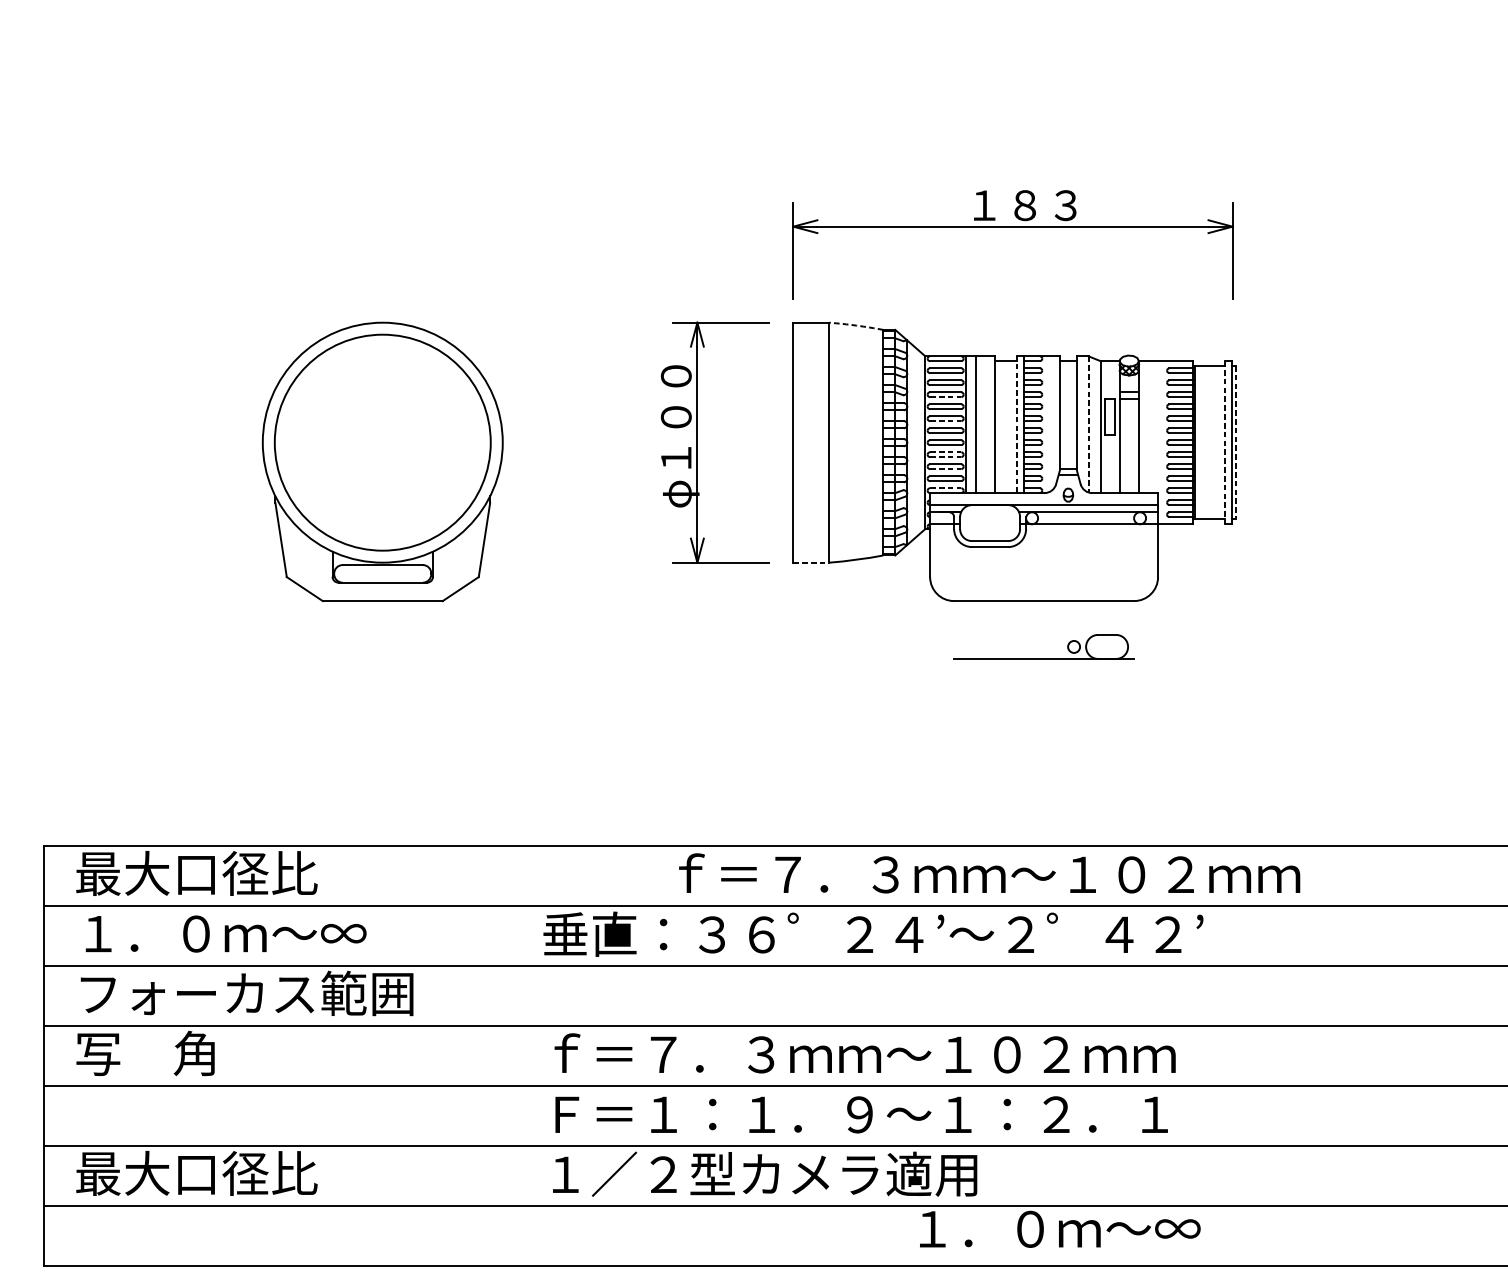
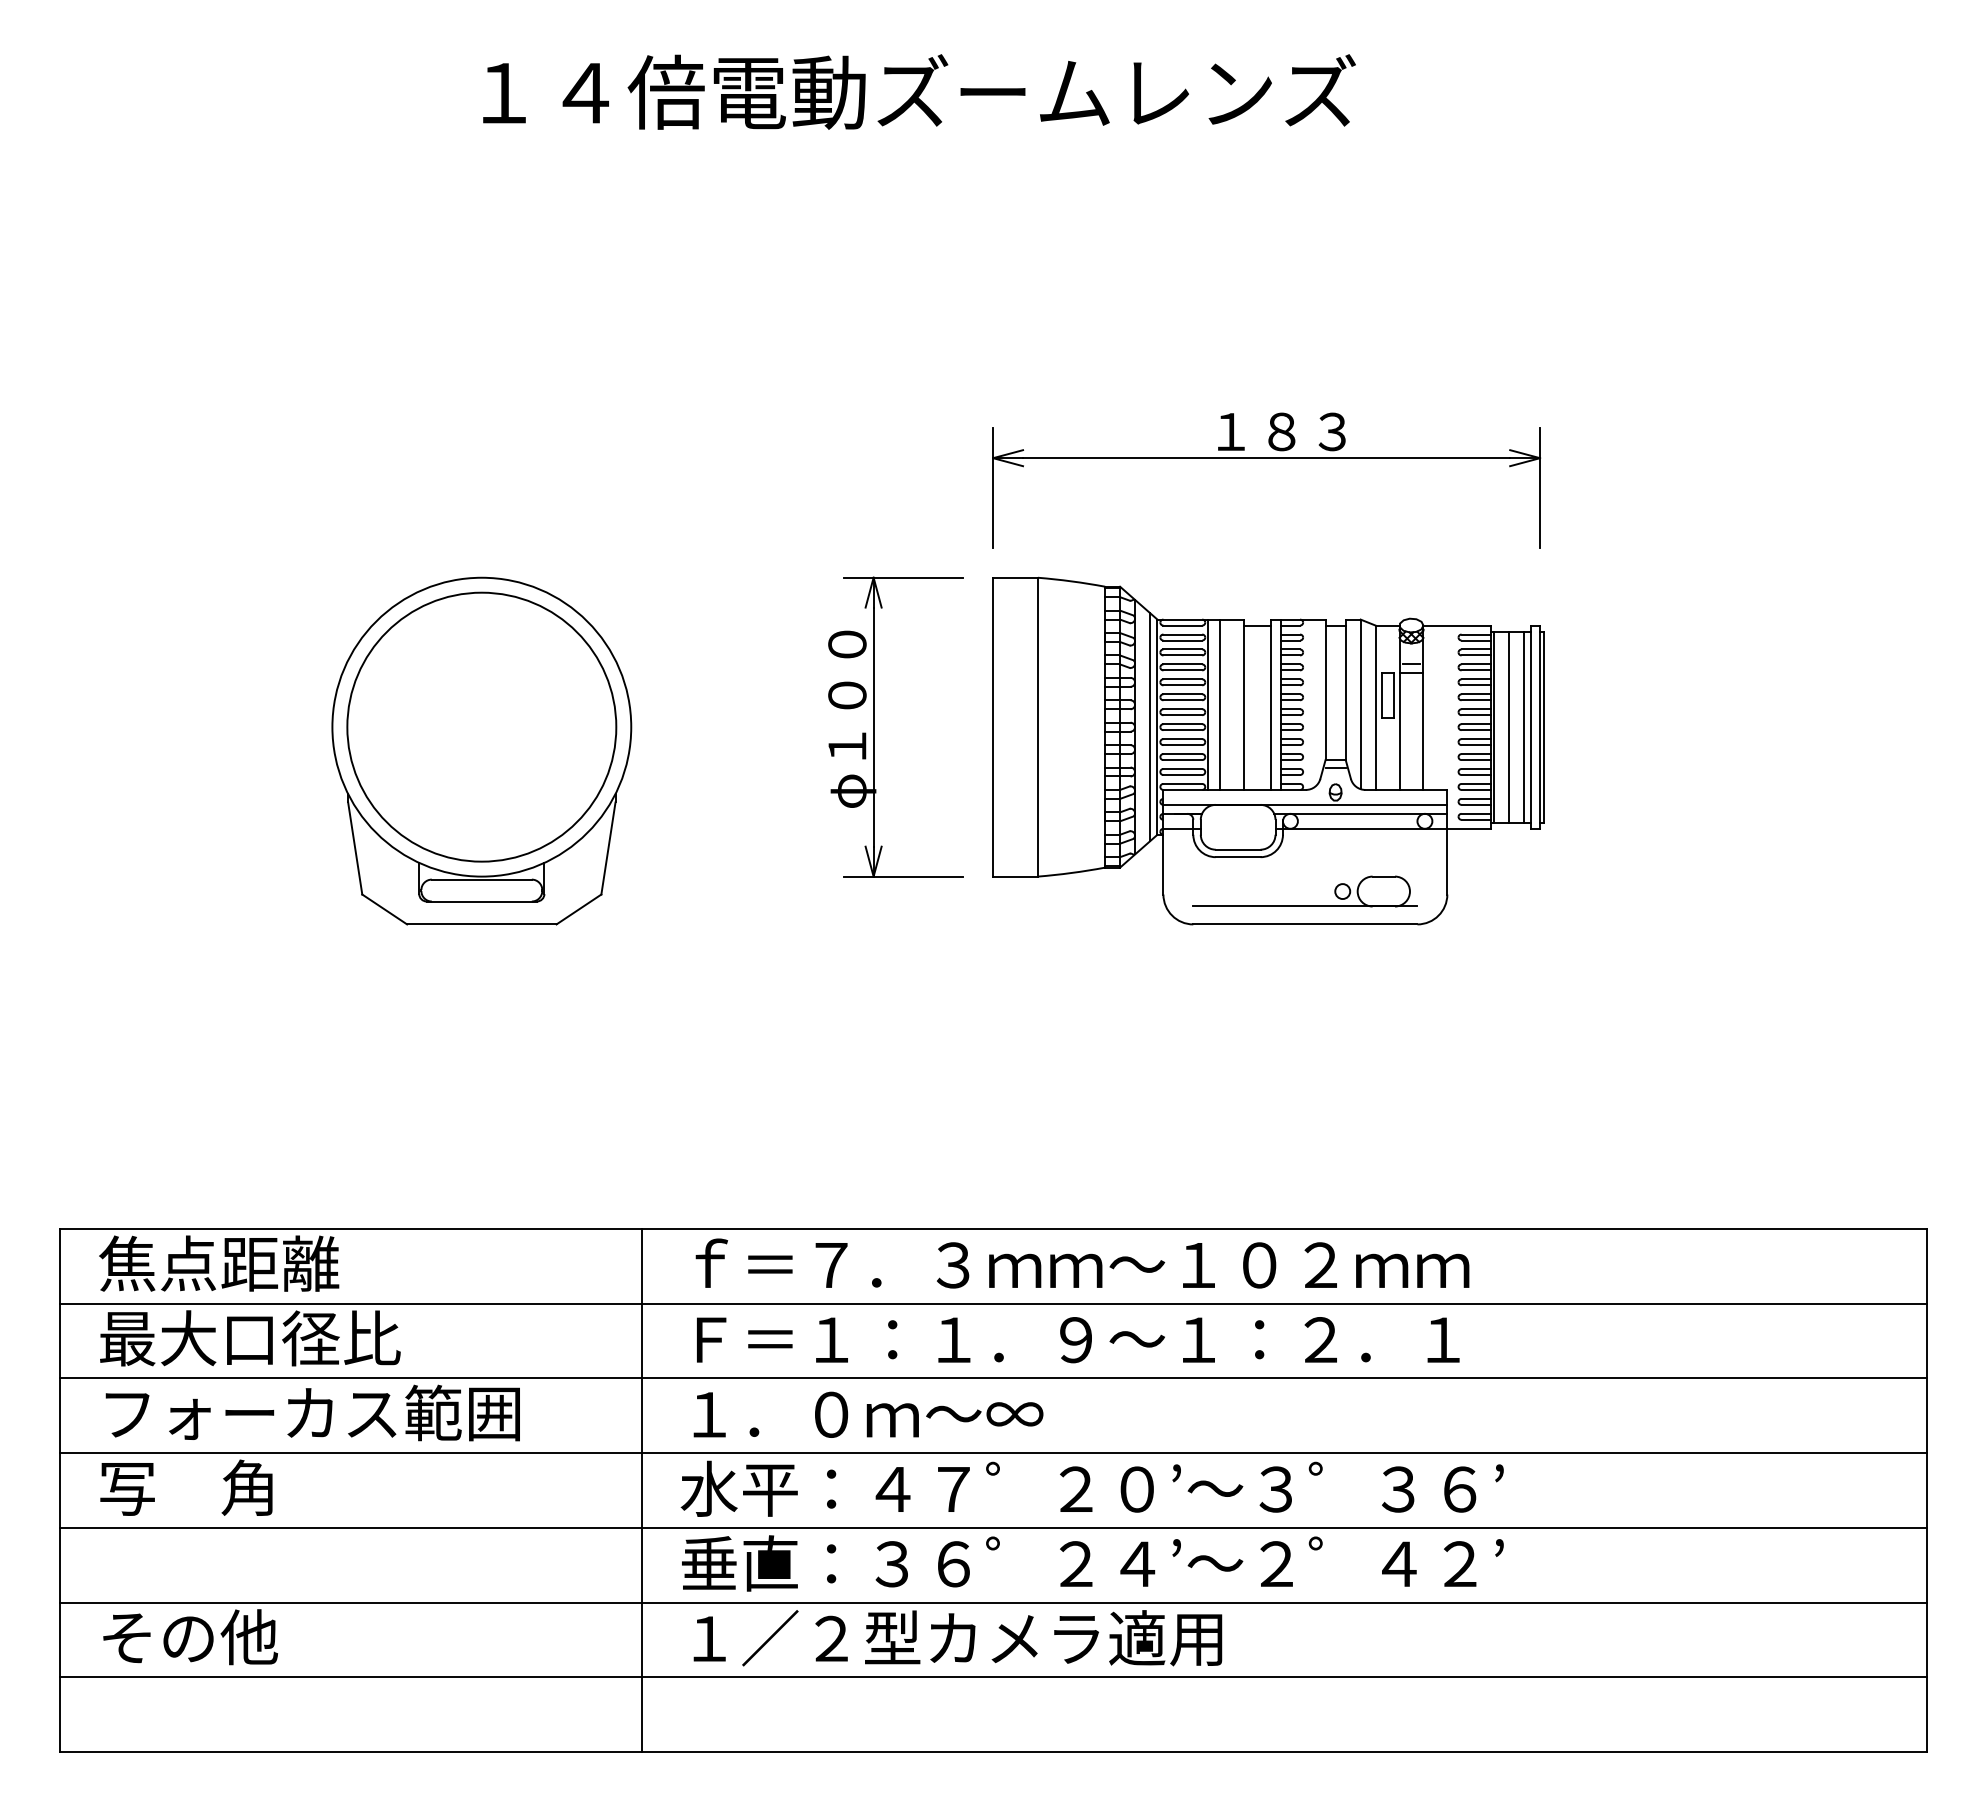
arc: (856, 325) -> (1071, 581), dashed -> solid
line: (946, 397) -> (1183, 670), dashed -> solid
line: (946, 421) -> (1183, 700), dashed -> solid
line: (1016, 424) -> (1271, 704), dashed -> solid
line: (1088, 424) -> (1360, 704), dashed -> solid
line: (918, 442) -> (1149, 727), added
line: (1207, 442) -> (1508, 726), added
line: (1219, 442) -> (1523, 726), added
line: (1225, 442) -> (1531, 727), dashed -> solid
line: (1236, 442) -> (1544, 727), dashed -> solid
line: (946, 452) -> (1183, 739), dashed -> solid
line: (946, 457) -> (1183, 745), dashed -> solid
line: (946, 469) -> (1183, 760), dashed -> solid
line: (946, 487) -> (1183, 783), dashed -> solid
line: (812, 562) -> (1016, 876), dashed -> solid
part: (1043, 658) -> (1304, 905), moved
text: (196, 873) -> (249, 1263), 最大口径比 -> 焦点距離
text: (989, 873) -> (1082, 1263), moved
text: (221, 933) -> (280, 1338), １．０ｍ～∞ -> 最大口径比
text: (873, 934) -> (1092, 1339), 垂直：３６゜２４’～２゜４２’ -> Ｆ＝１：１．９～１：２．１
line: (511, 1054) -> (642, 1489), added
text: (872, 1054) -> (1091, 1488), ｆ＝７．３ｍｍ～１０２ｍｍ -> 水平：４７゜２０’～３゜３６’
text: (873, 1114) -> (1092, 1563), Ｆ＝１：１．９～１：２．１ -> 垂直：３６゜２４’～２゜４２’
text: (197, 1173) -> (250, 1637), 最大口径比 -> その他
text: (1060, 1229) -> (868, 1414), moved

